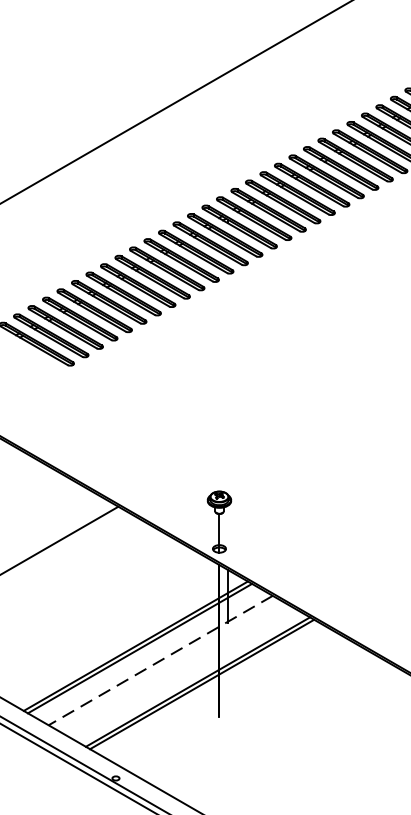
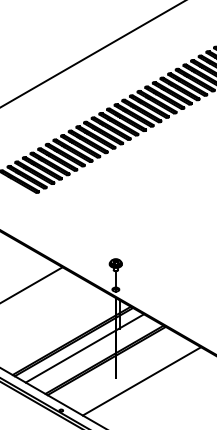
line: (159, 660) -> (84, 348), dashed -> solid
line: (268, 723) -> (141, 381), added

